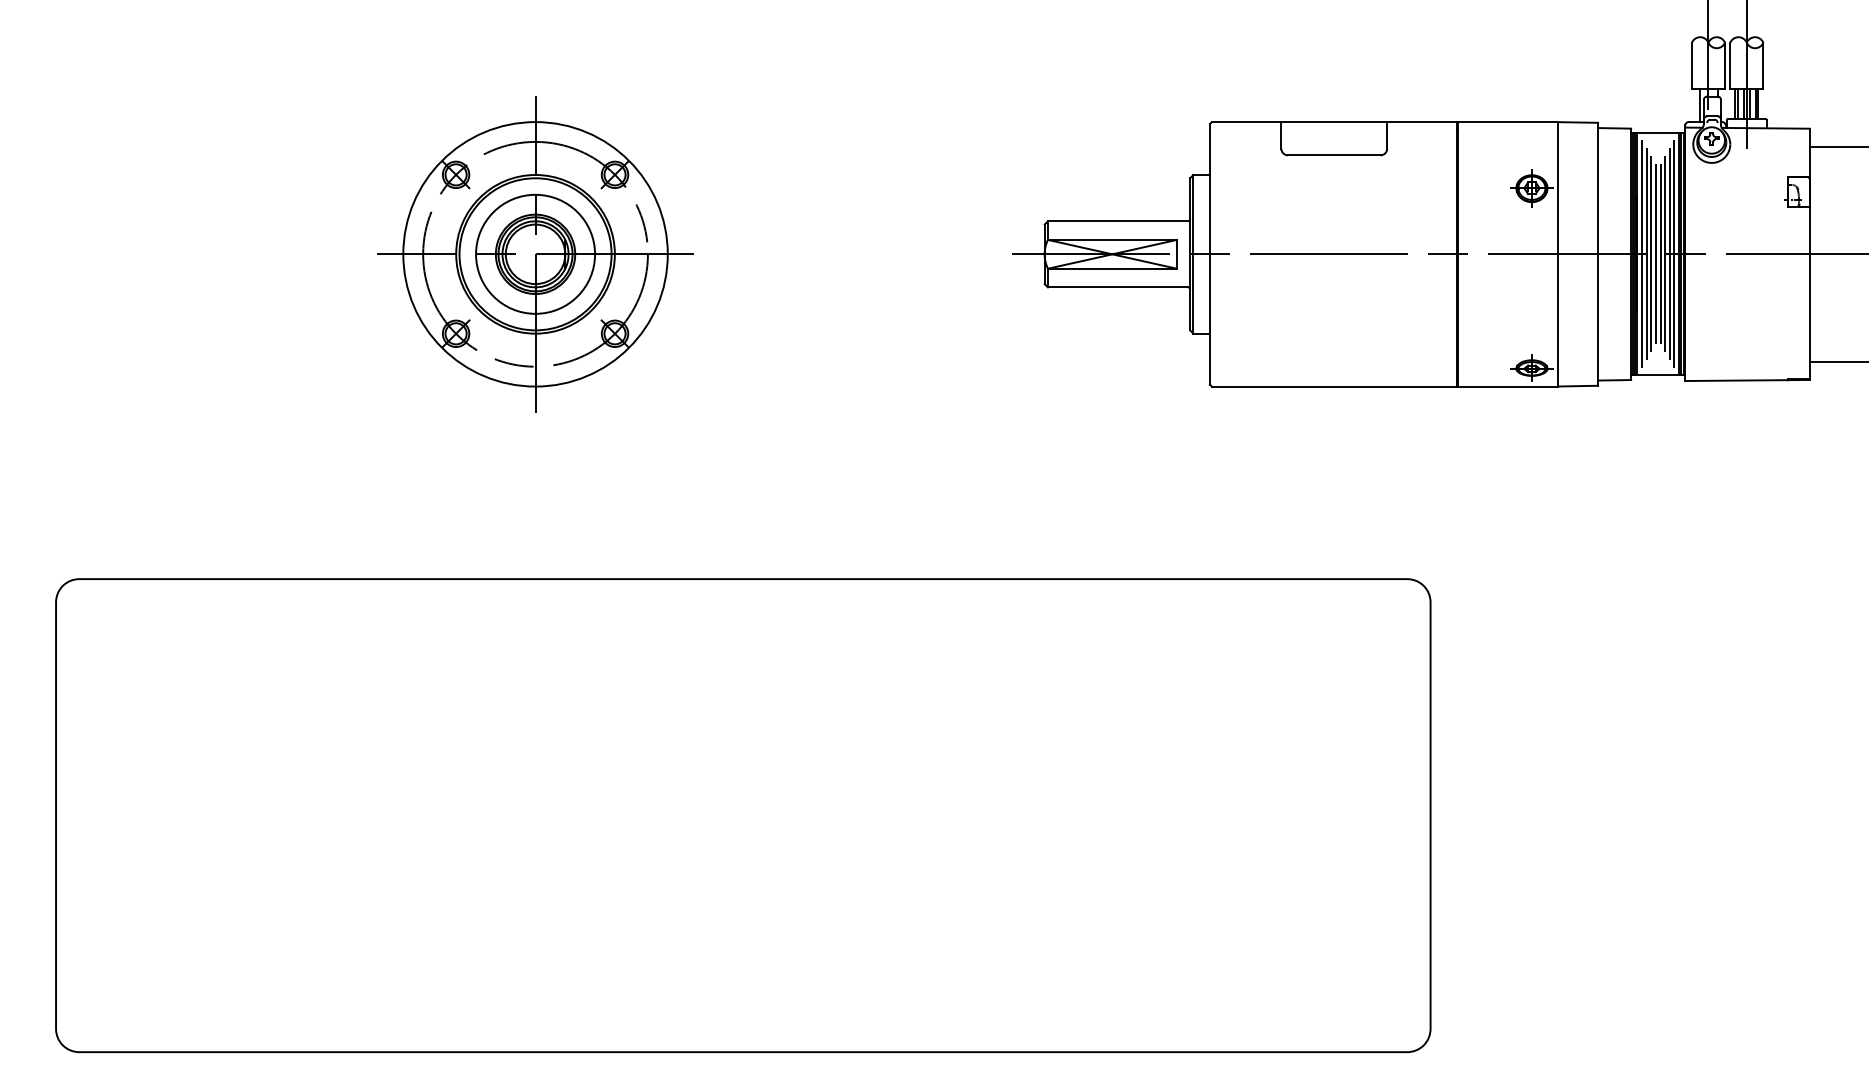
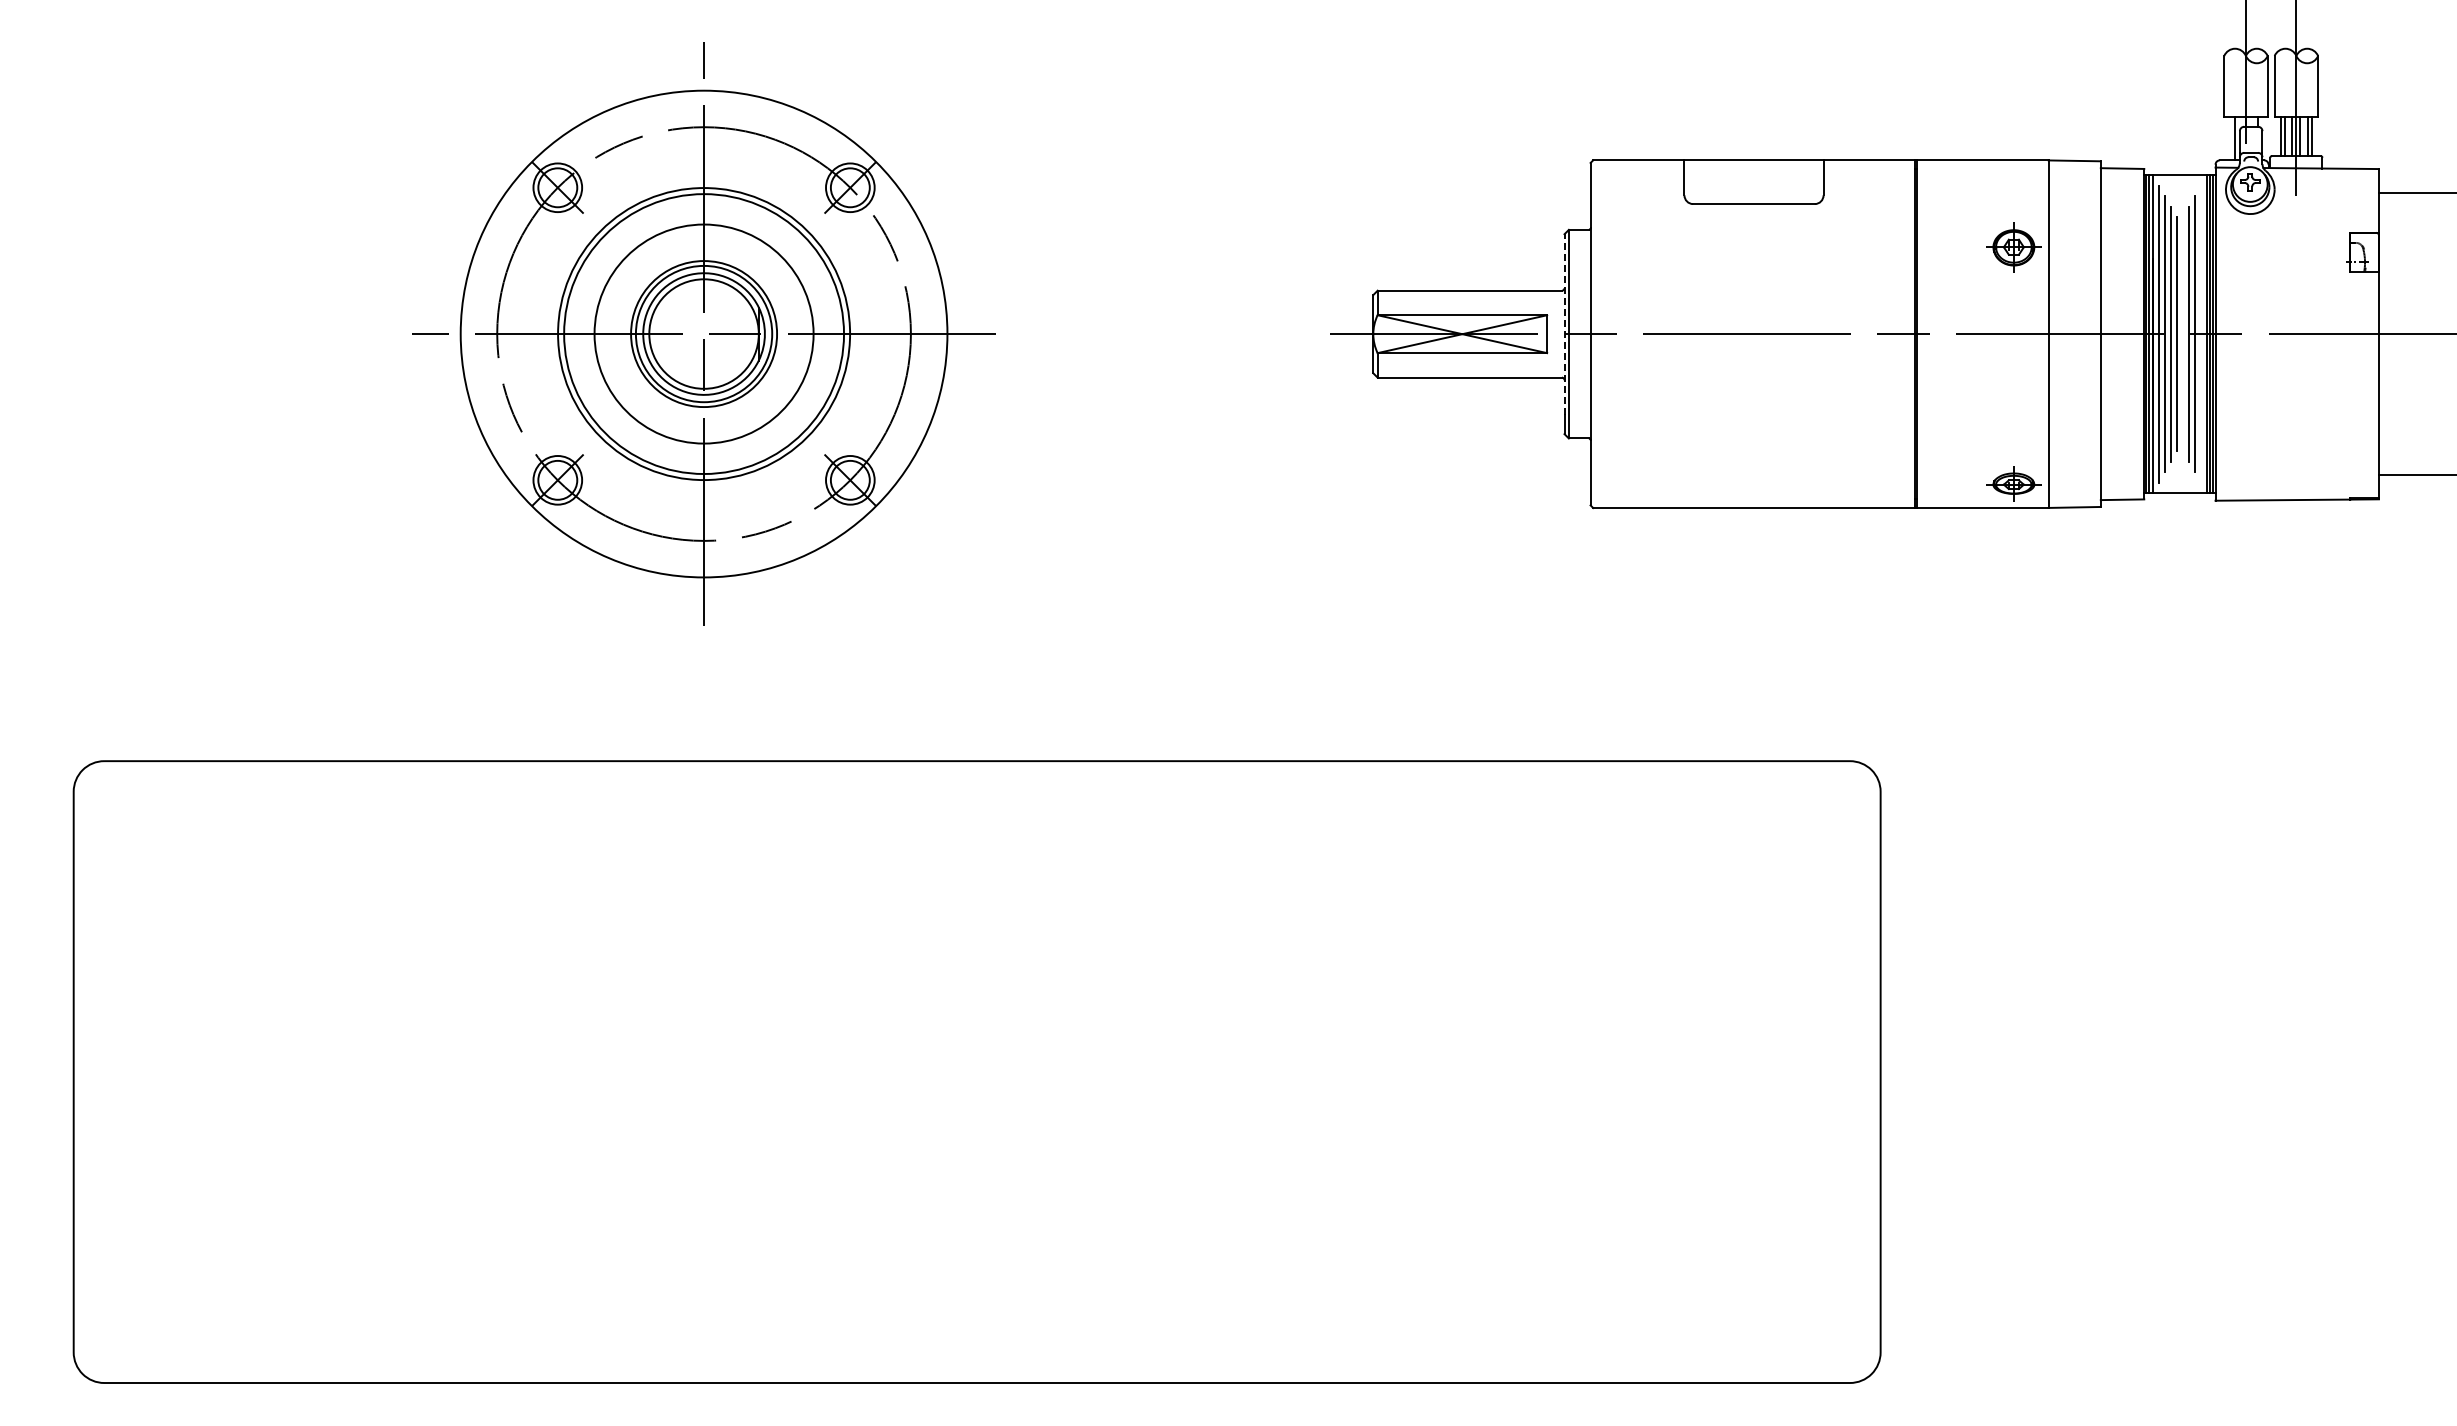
line: (1190, 246) -> (1564, 324), solid -> dashed
line: (1674, 253) -> (2201, 333), removed
part: (535, 254) -> (703, 334), size x1.4
line: (1660, 254) -> (2182, 334), removed

